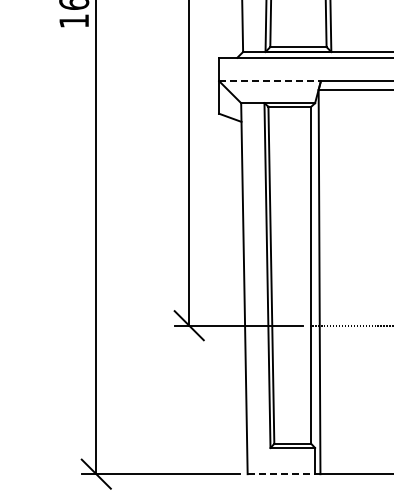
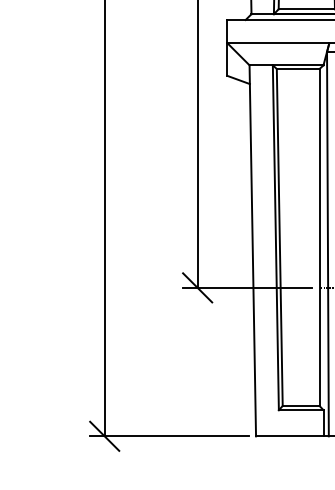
line: (270, 81) -> (278, 43), dashed -> solid
line: (281, 474) -> (289, 436), dashed -> solid

